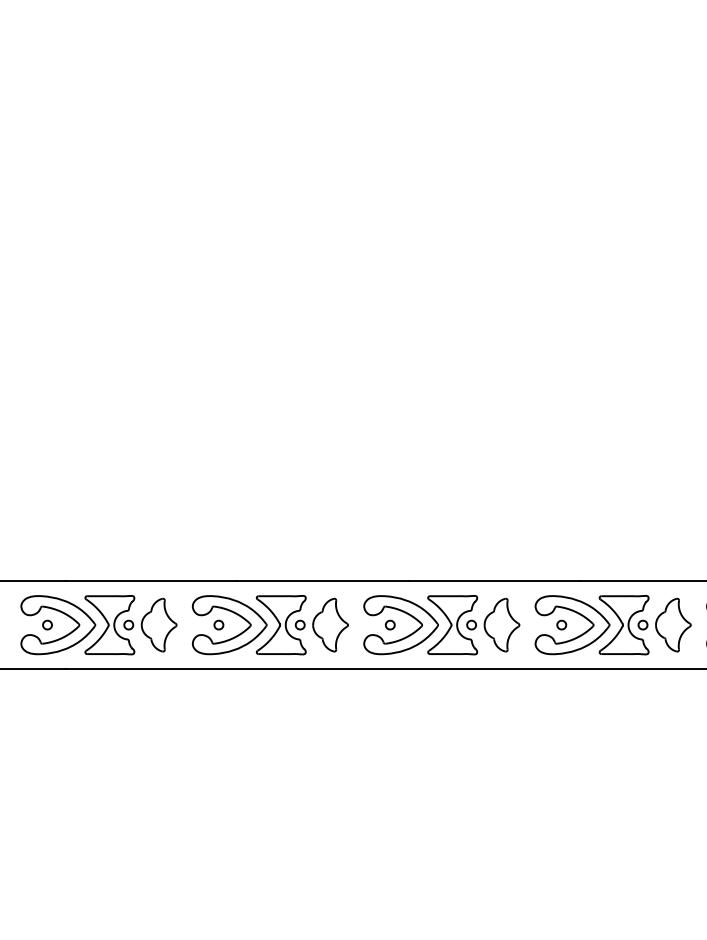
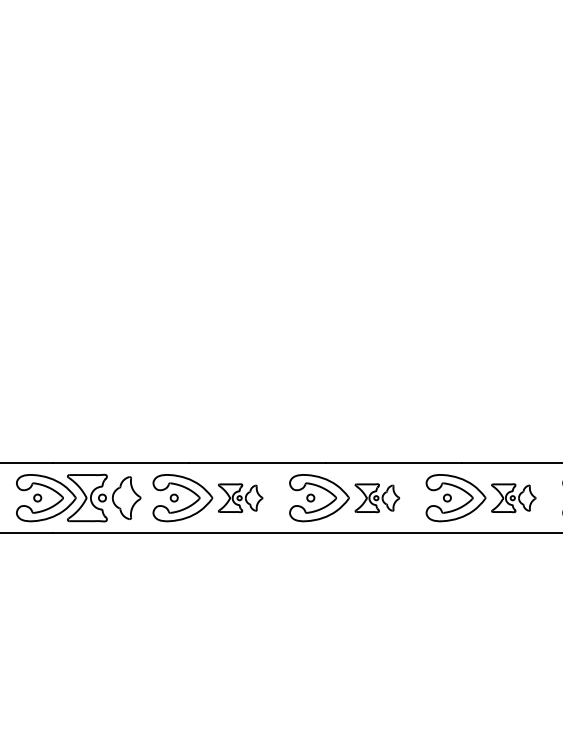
part: (301, 625) -> (240, 498), size x0.6
part: (473, 625) -> (377, 498), size x0.6
part: (644, 625) -> (513, 498), size x0.6

